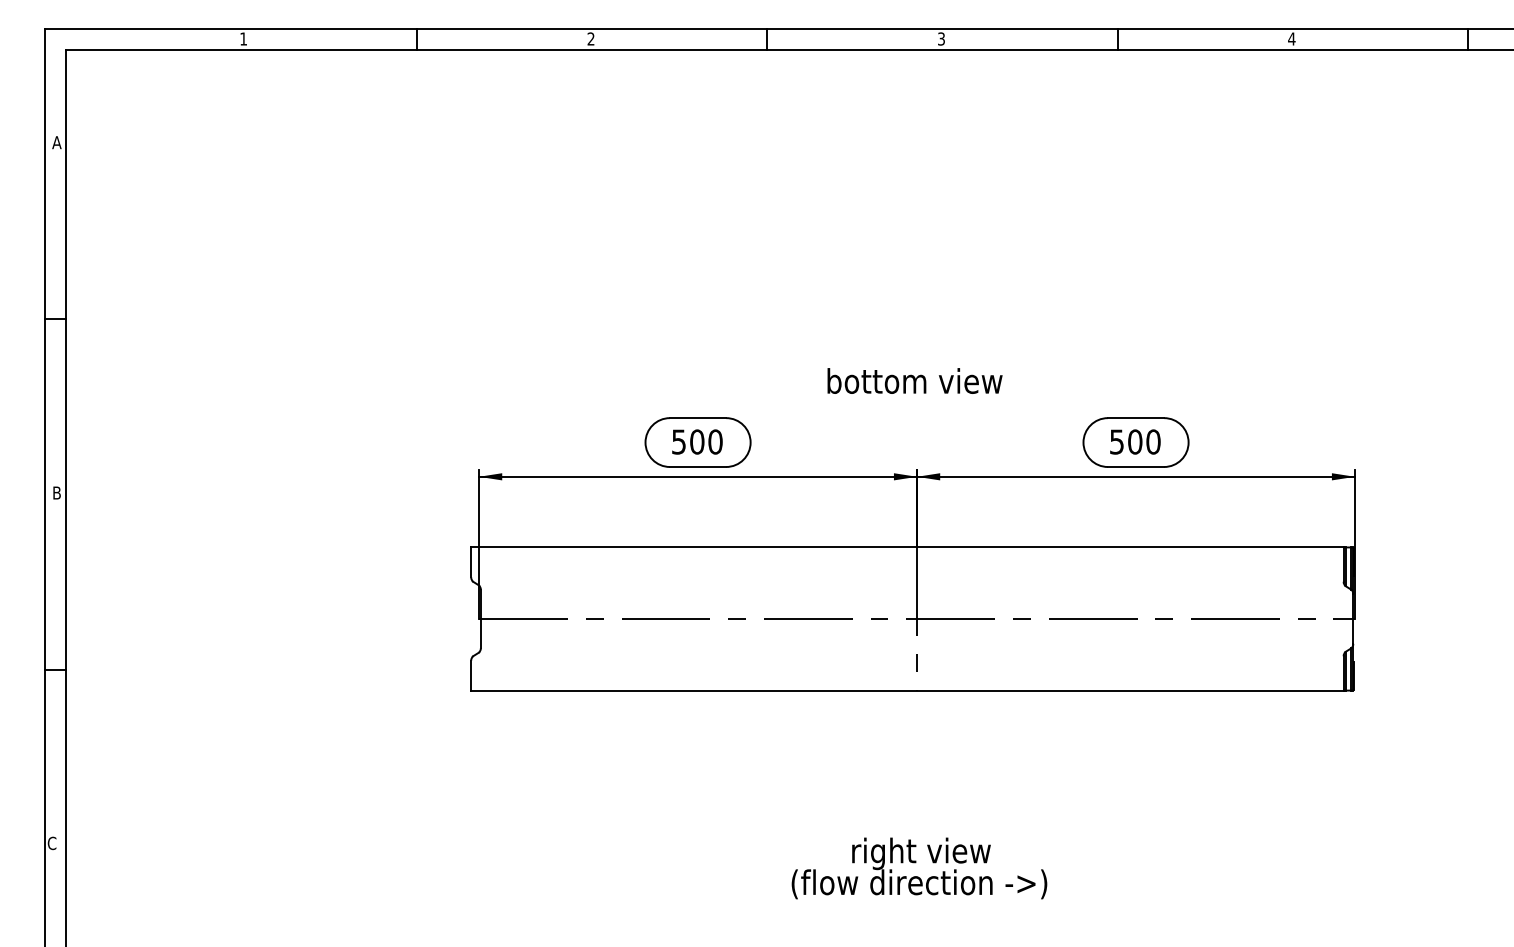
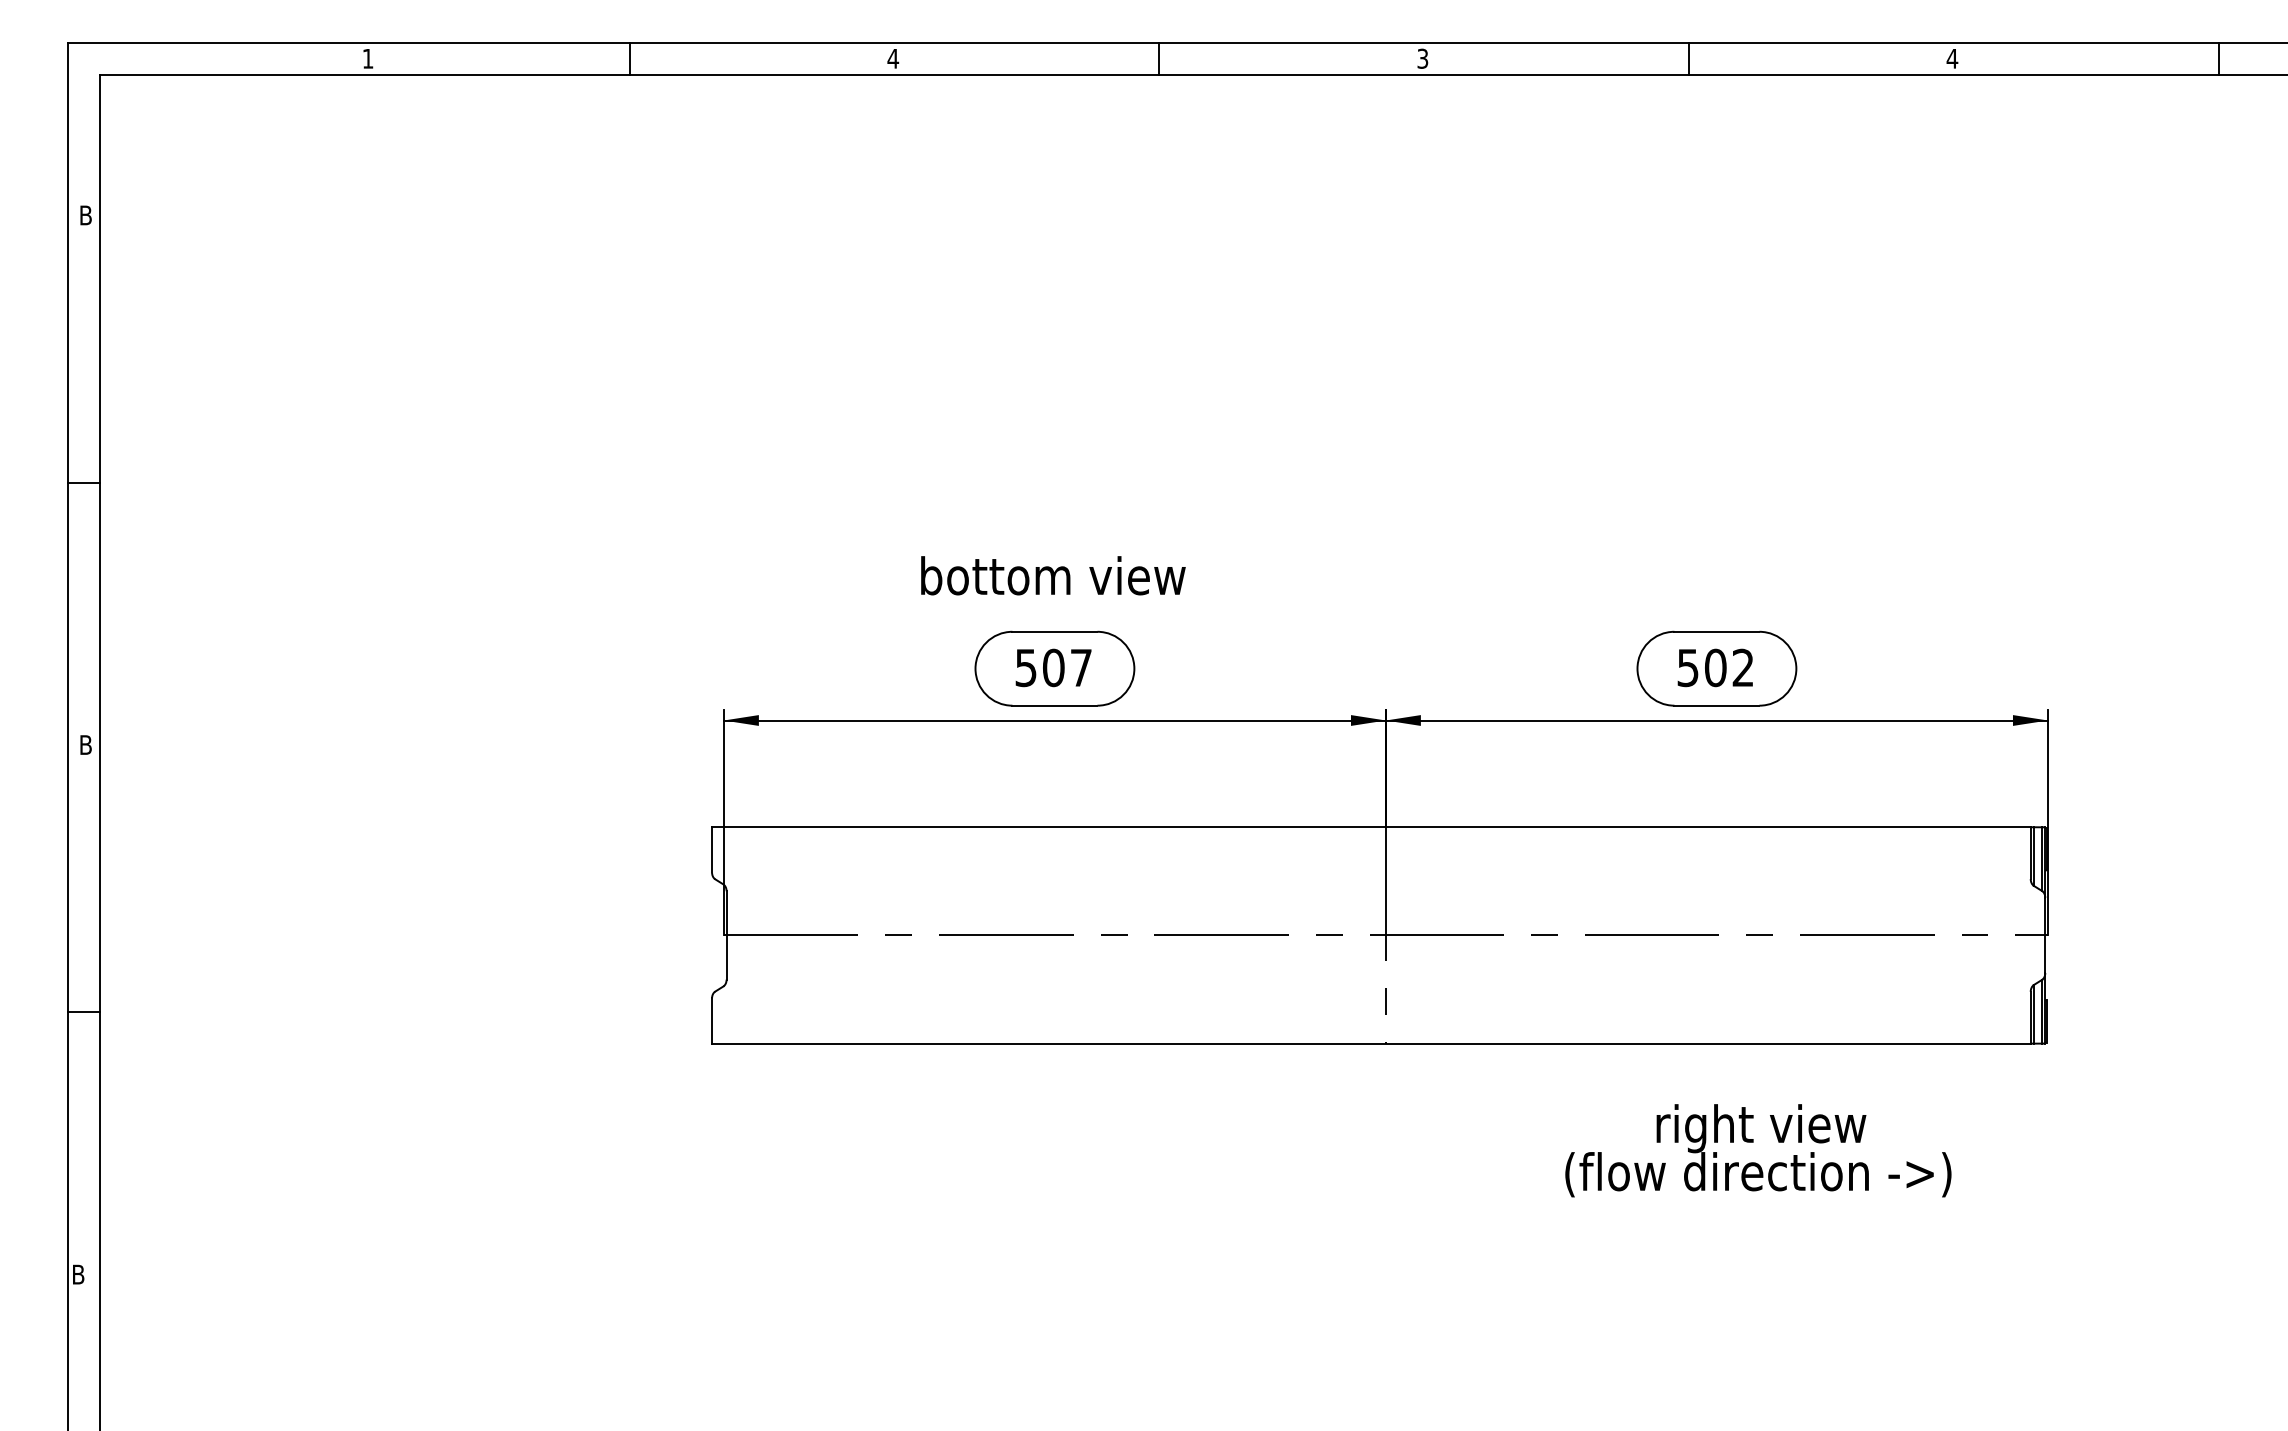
text: (590, 38) -> (892, 57), 2 -> 4
text: (56, 142) -> (85, 215), A -> B
text: (914, 380) -> (1052, 574), moved
text: (715, 441) -> (1081, 667), 500 -> 507
text: (1153, 441) -> (1743, 667), 500 -> 502
text: (51, 843) -> (77, 1274), C -> B
text: (919, 868) -> (1758, 1150), moved

